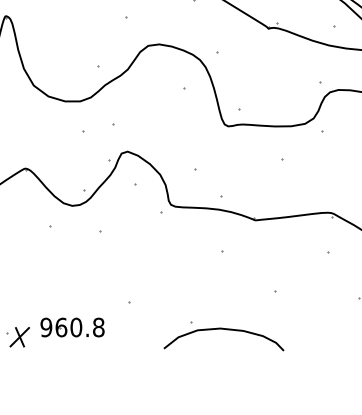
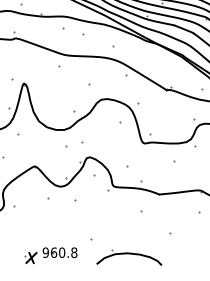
part: (224, 336) -> (129, 257), moved

